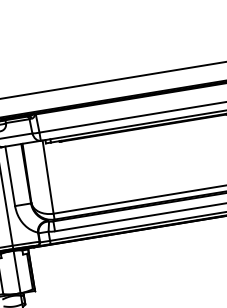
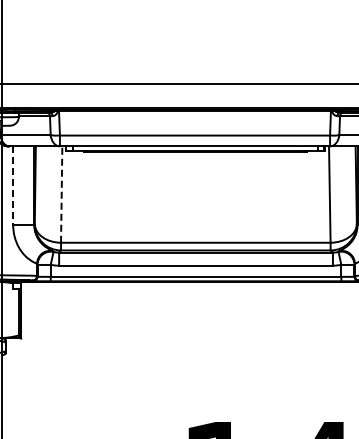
line: (10, 176) -> (13, 186), solid -> dashed
line: (47, 177) -> (61, 194), solid -> dashed

